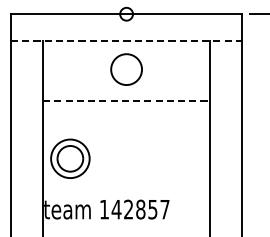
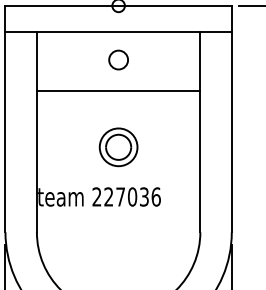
line: (127, 40) -> (119, 31), dashed -> solid
circle: (126, 69) -> (118, 59), size x0.62
line: (126, 100) -> (118, 90), dashed -> solid
part: (70, 158) -> (118, 147), moved
text: (134, 209) -> (126, 196), 142857 -> 227036

